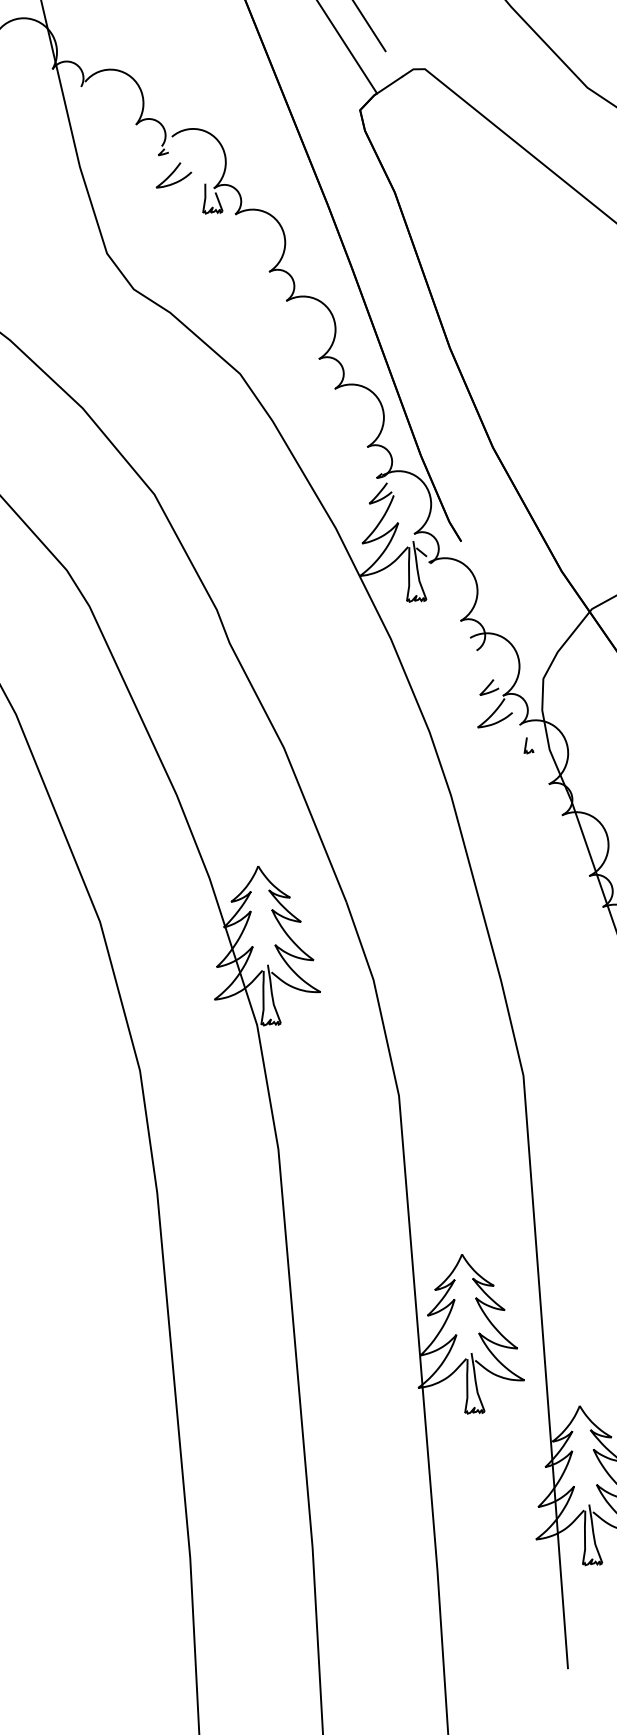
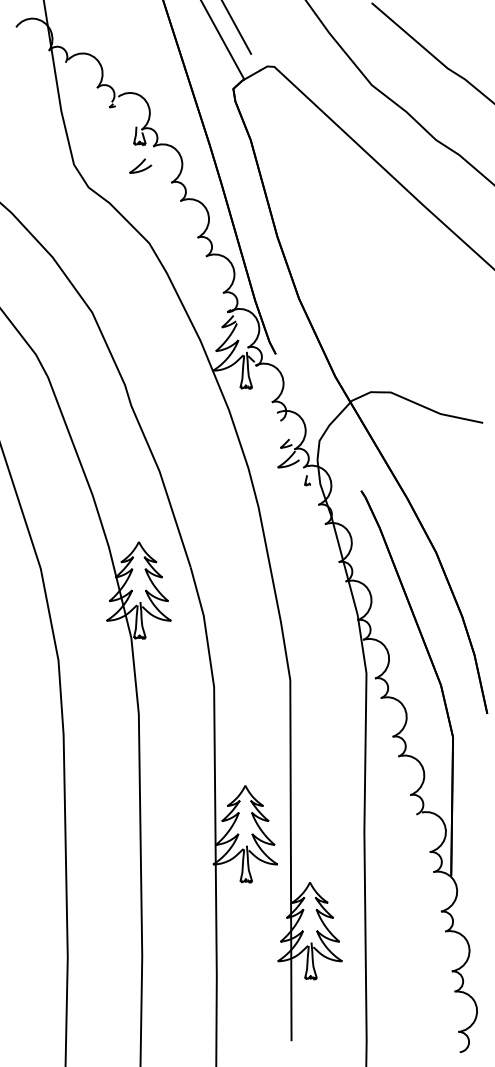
curve: (173, 174) -> (140, 165), moved

